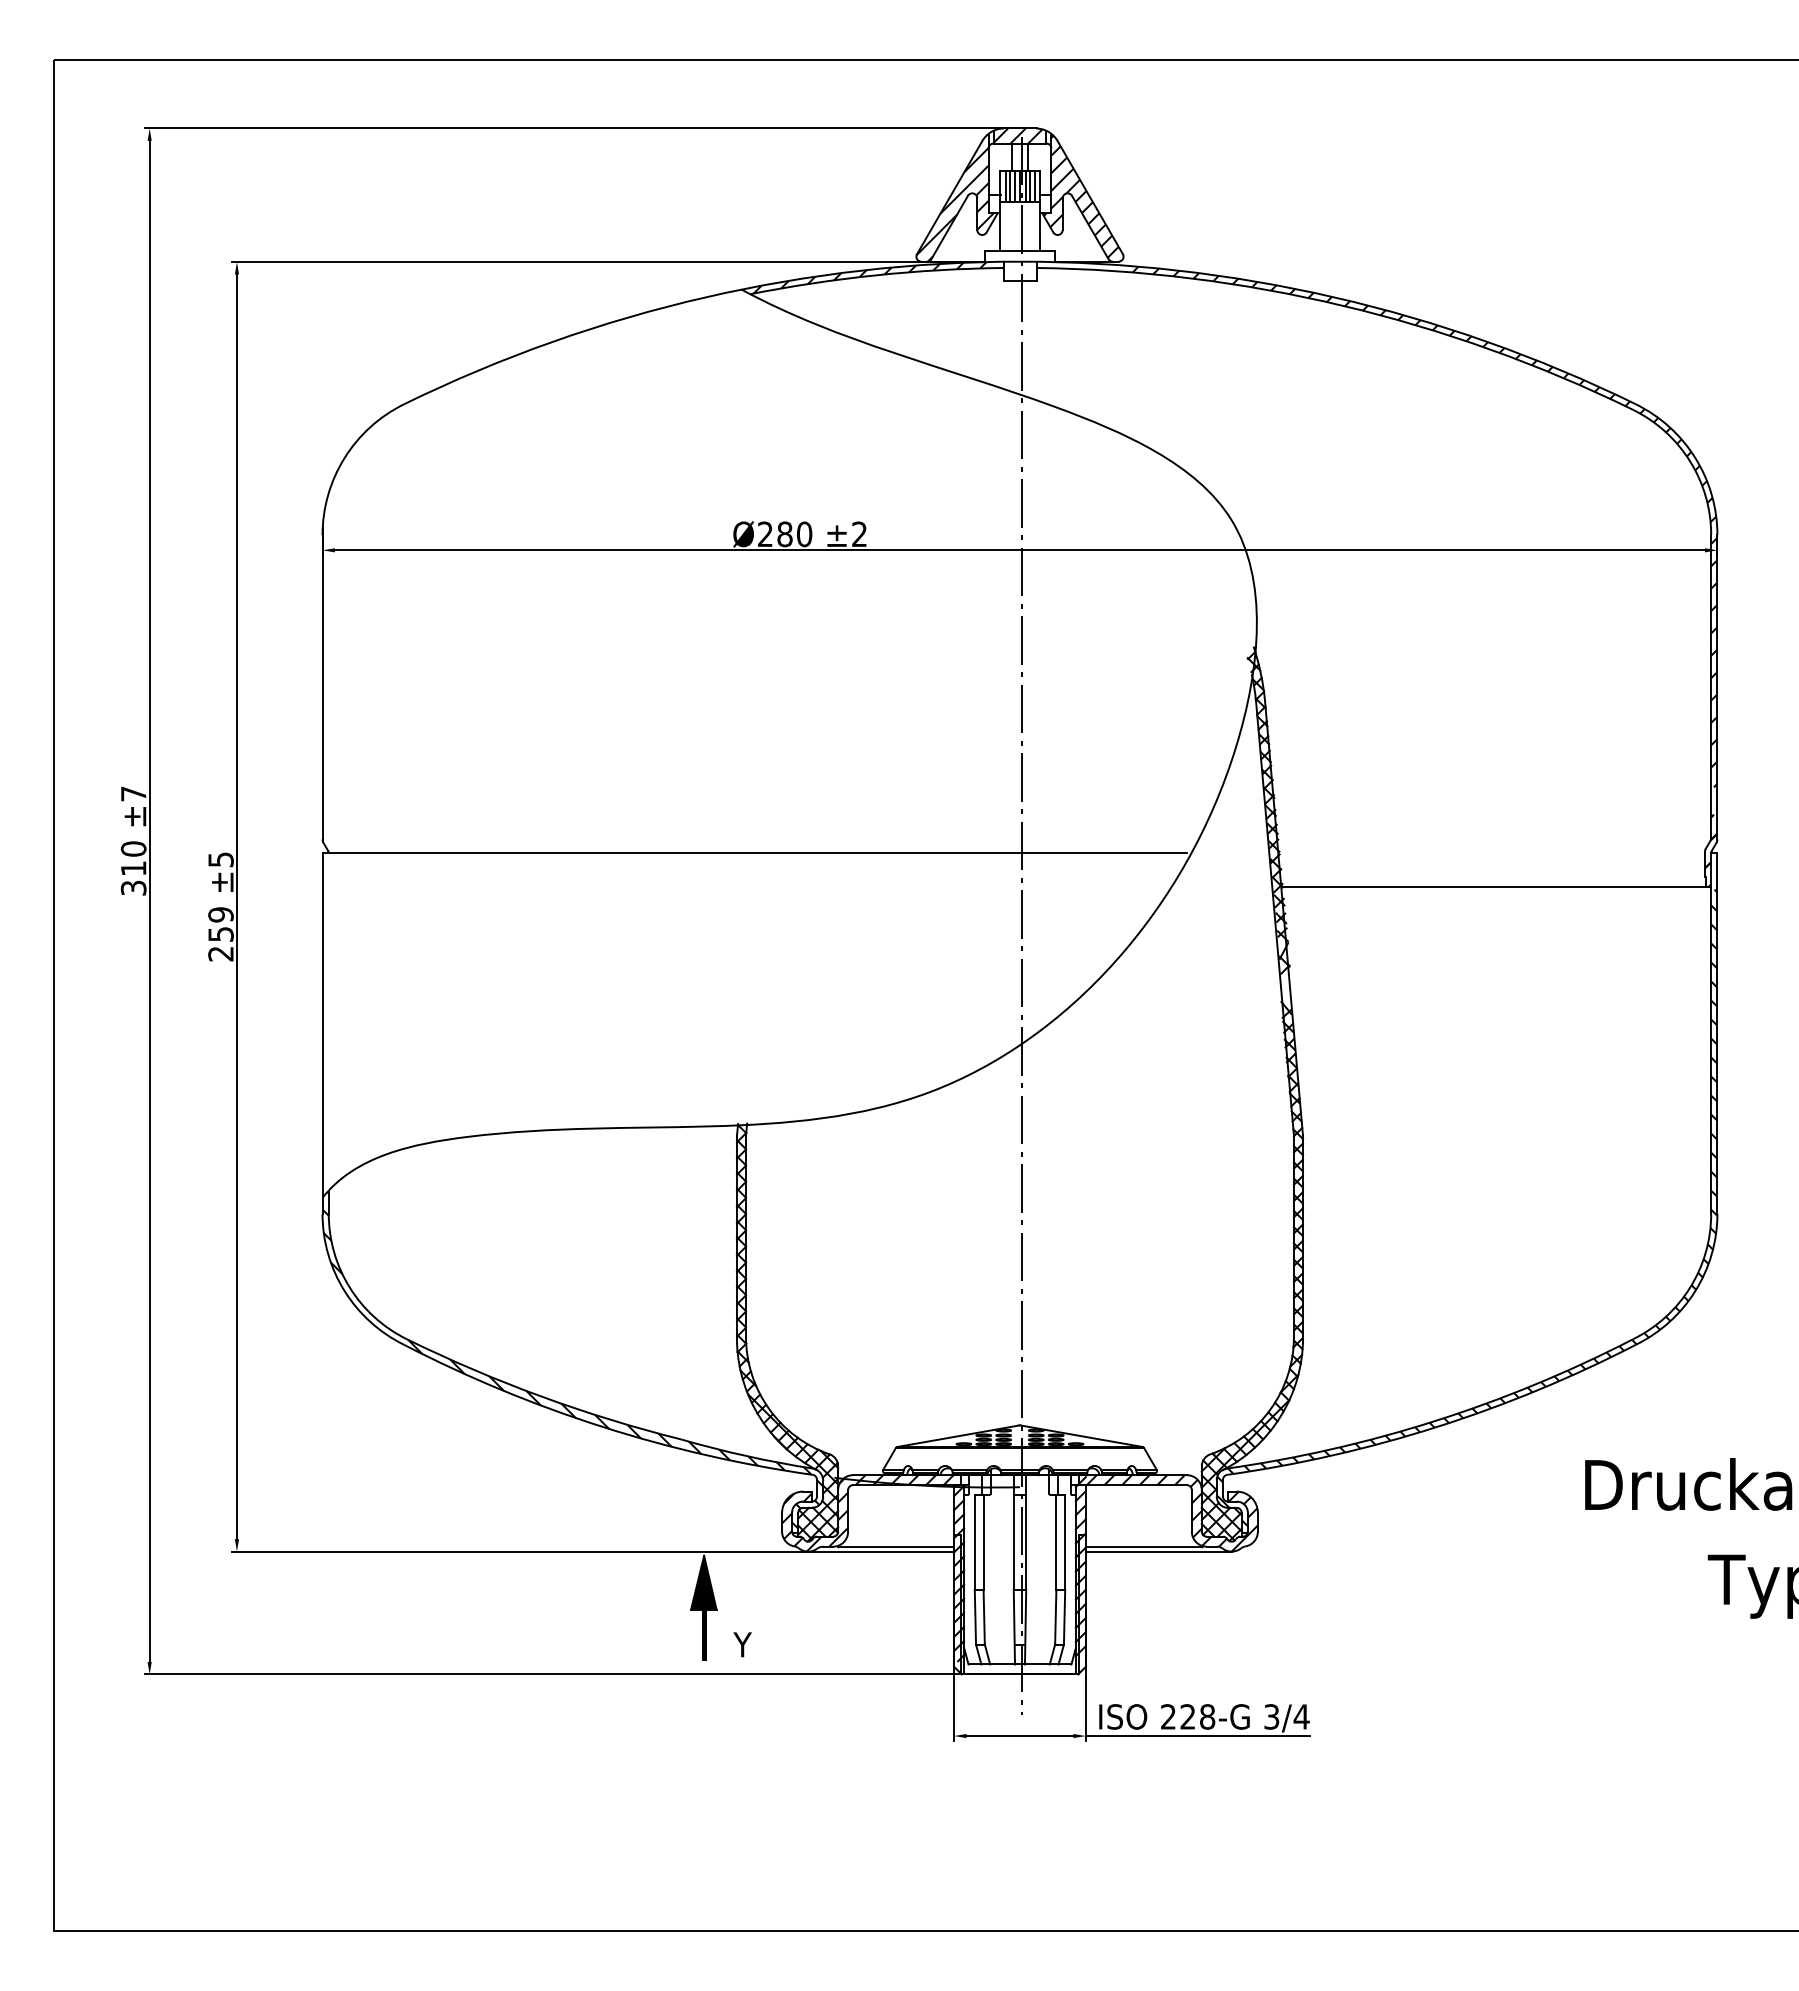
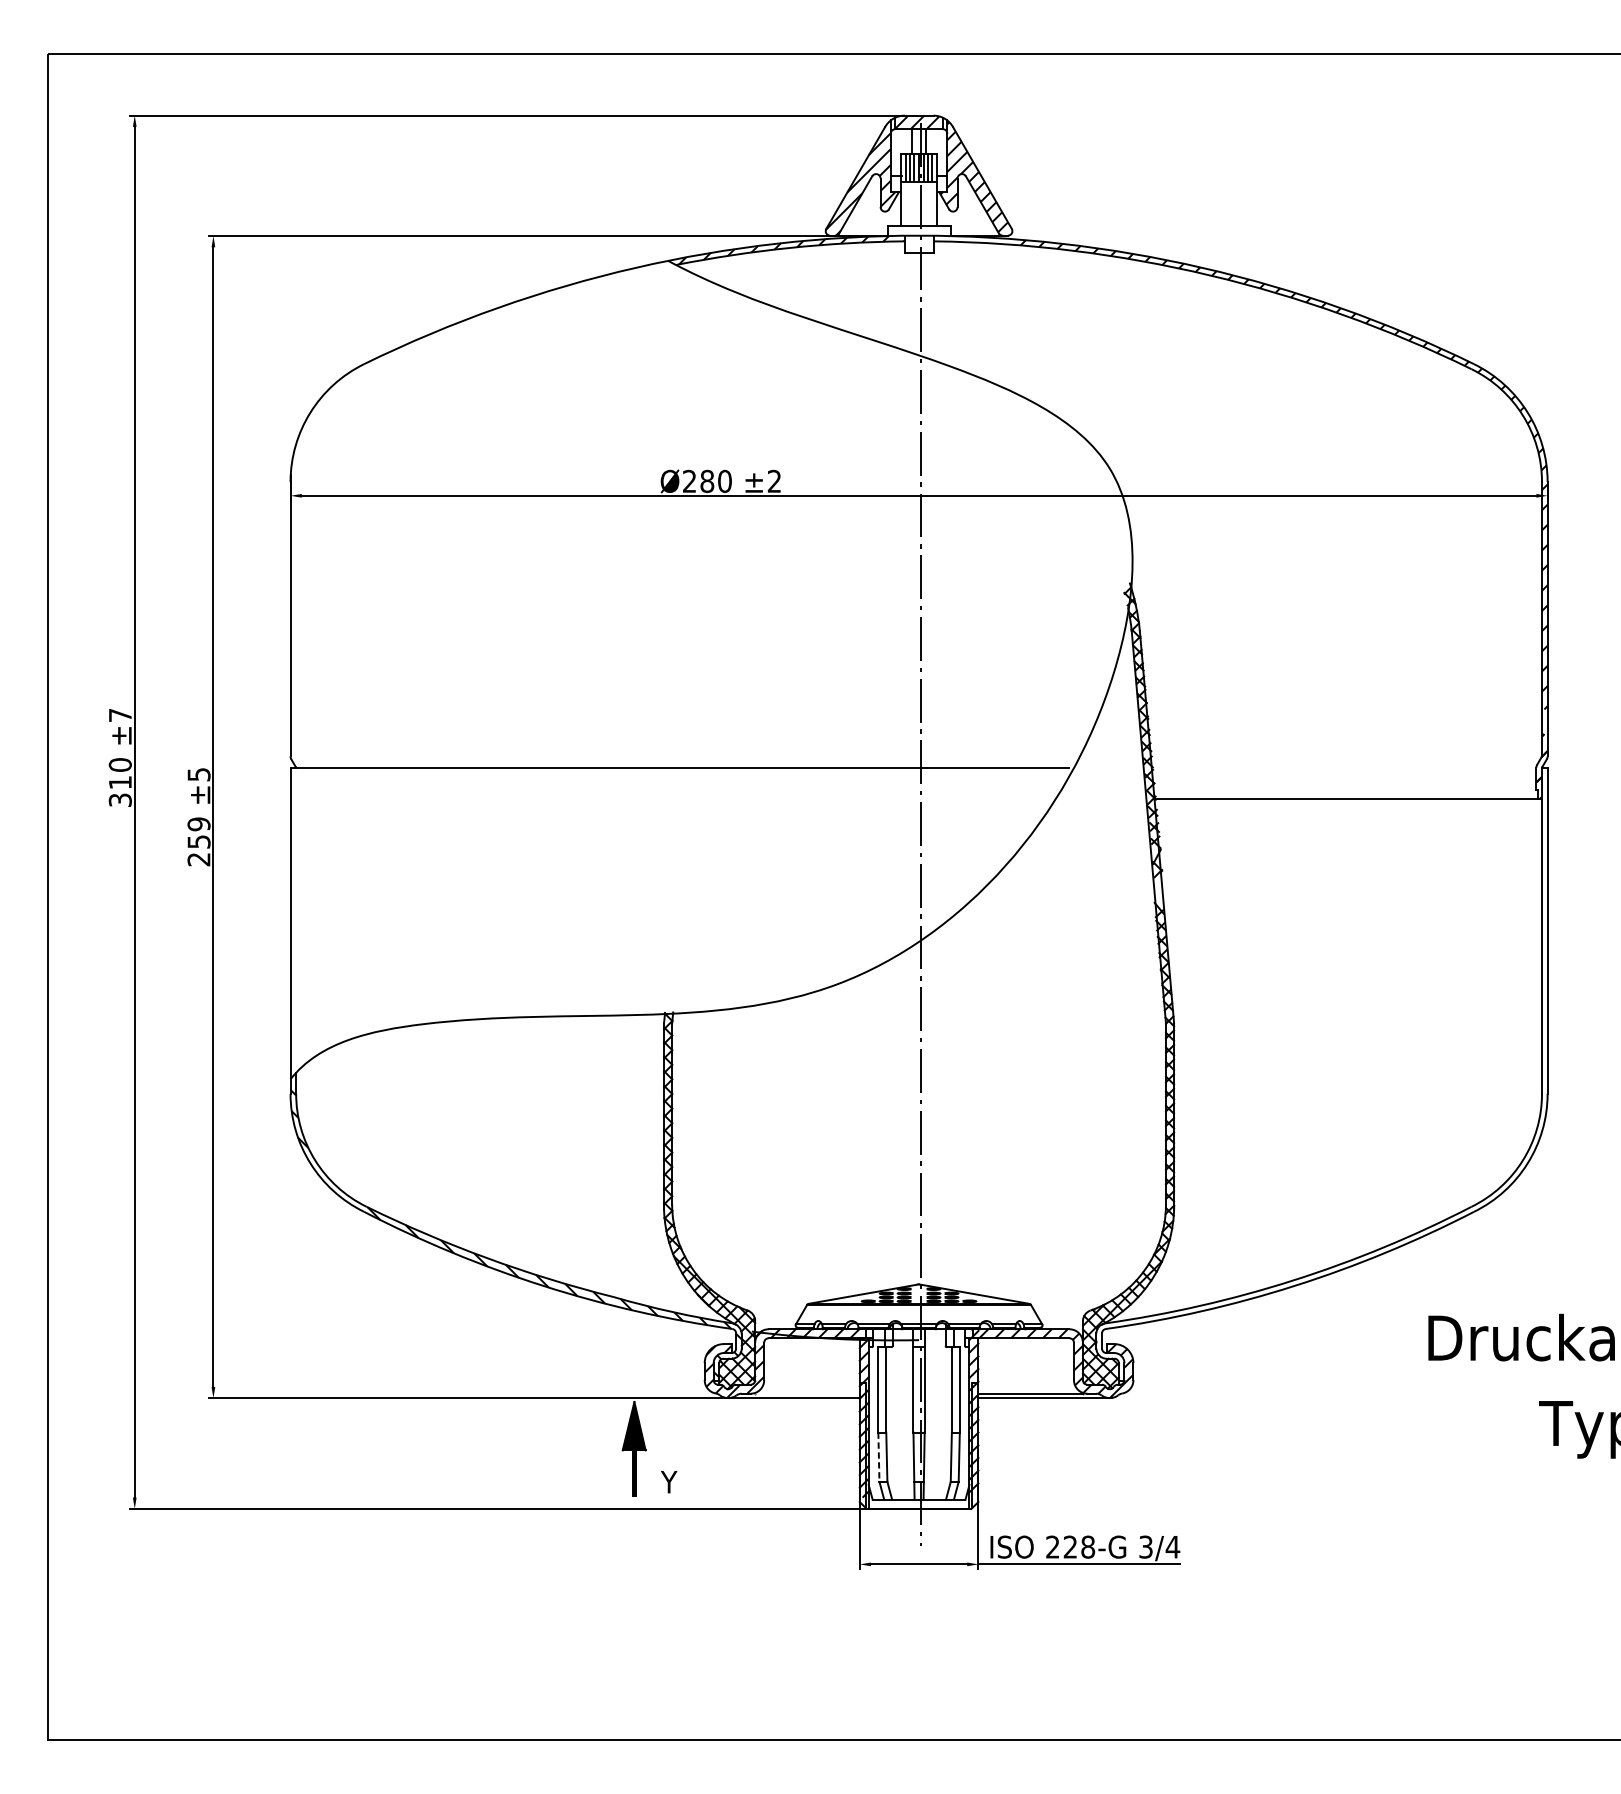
hatch: (1466, 1207) -> (1321, 1088), removed
line: (896, 1546) -> (807, 1393), removed
line: (975, 1617) -> (878, 1457), solid -> dashed

